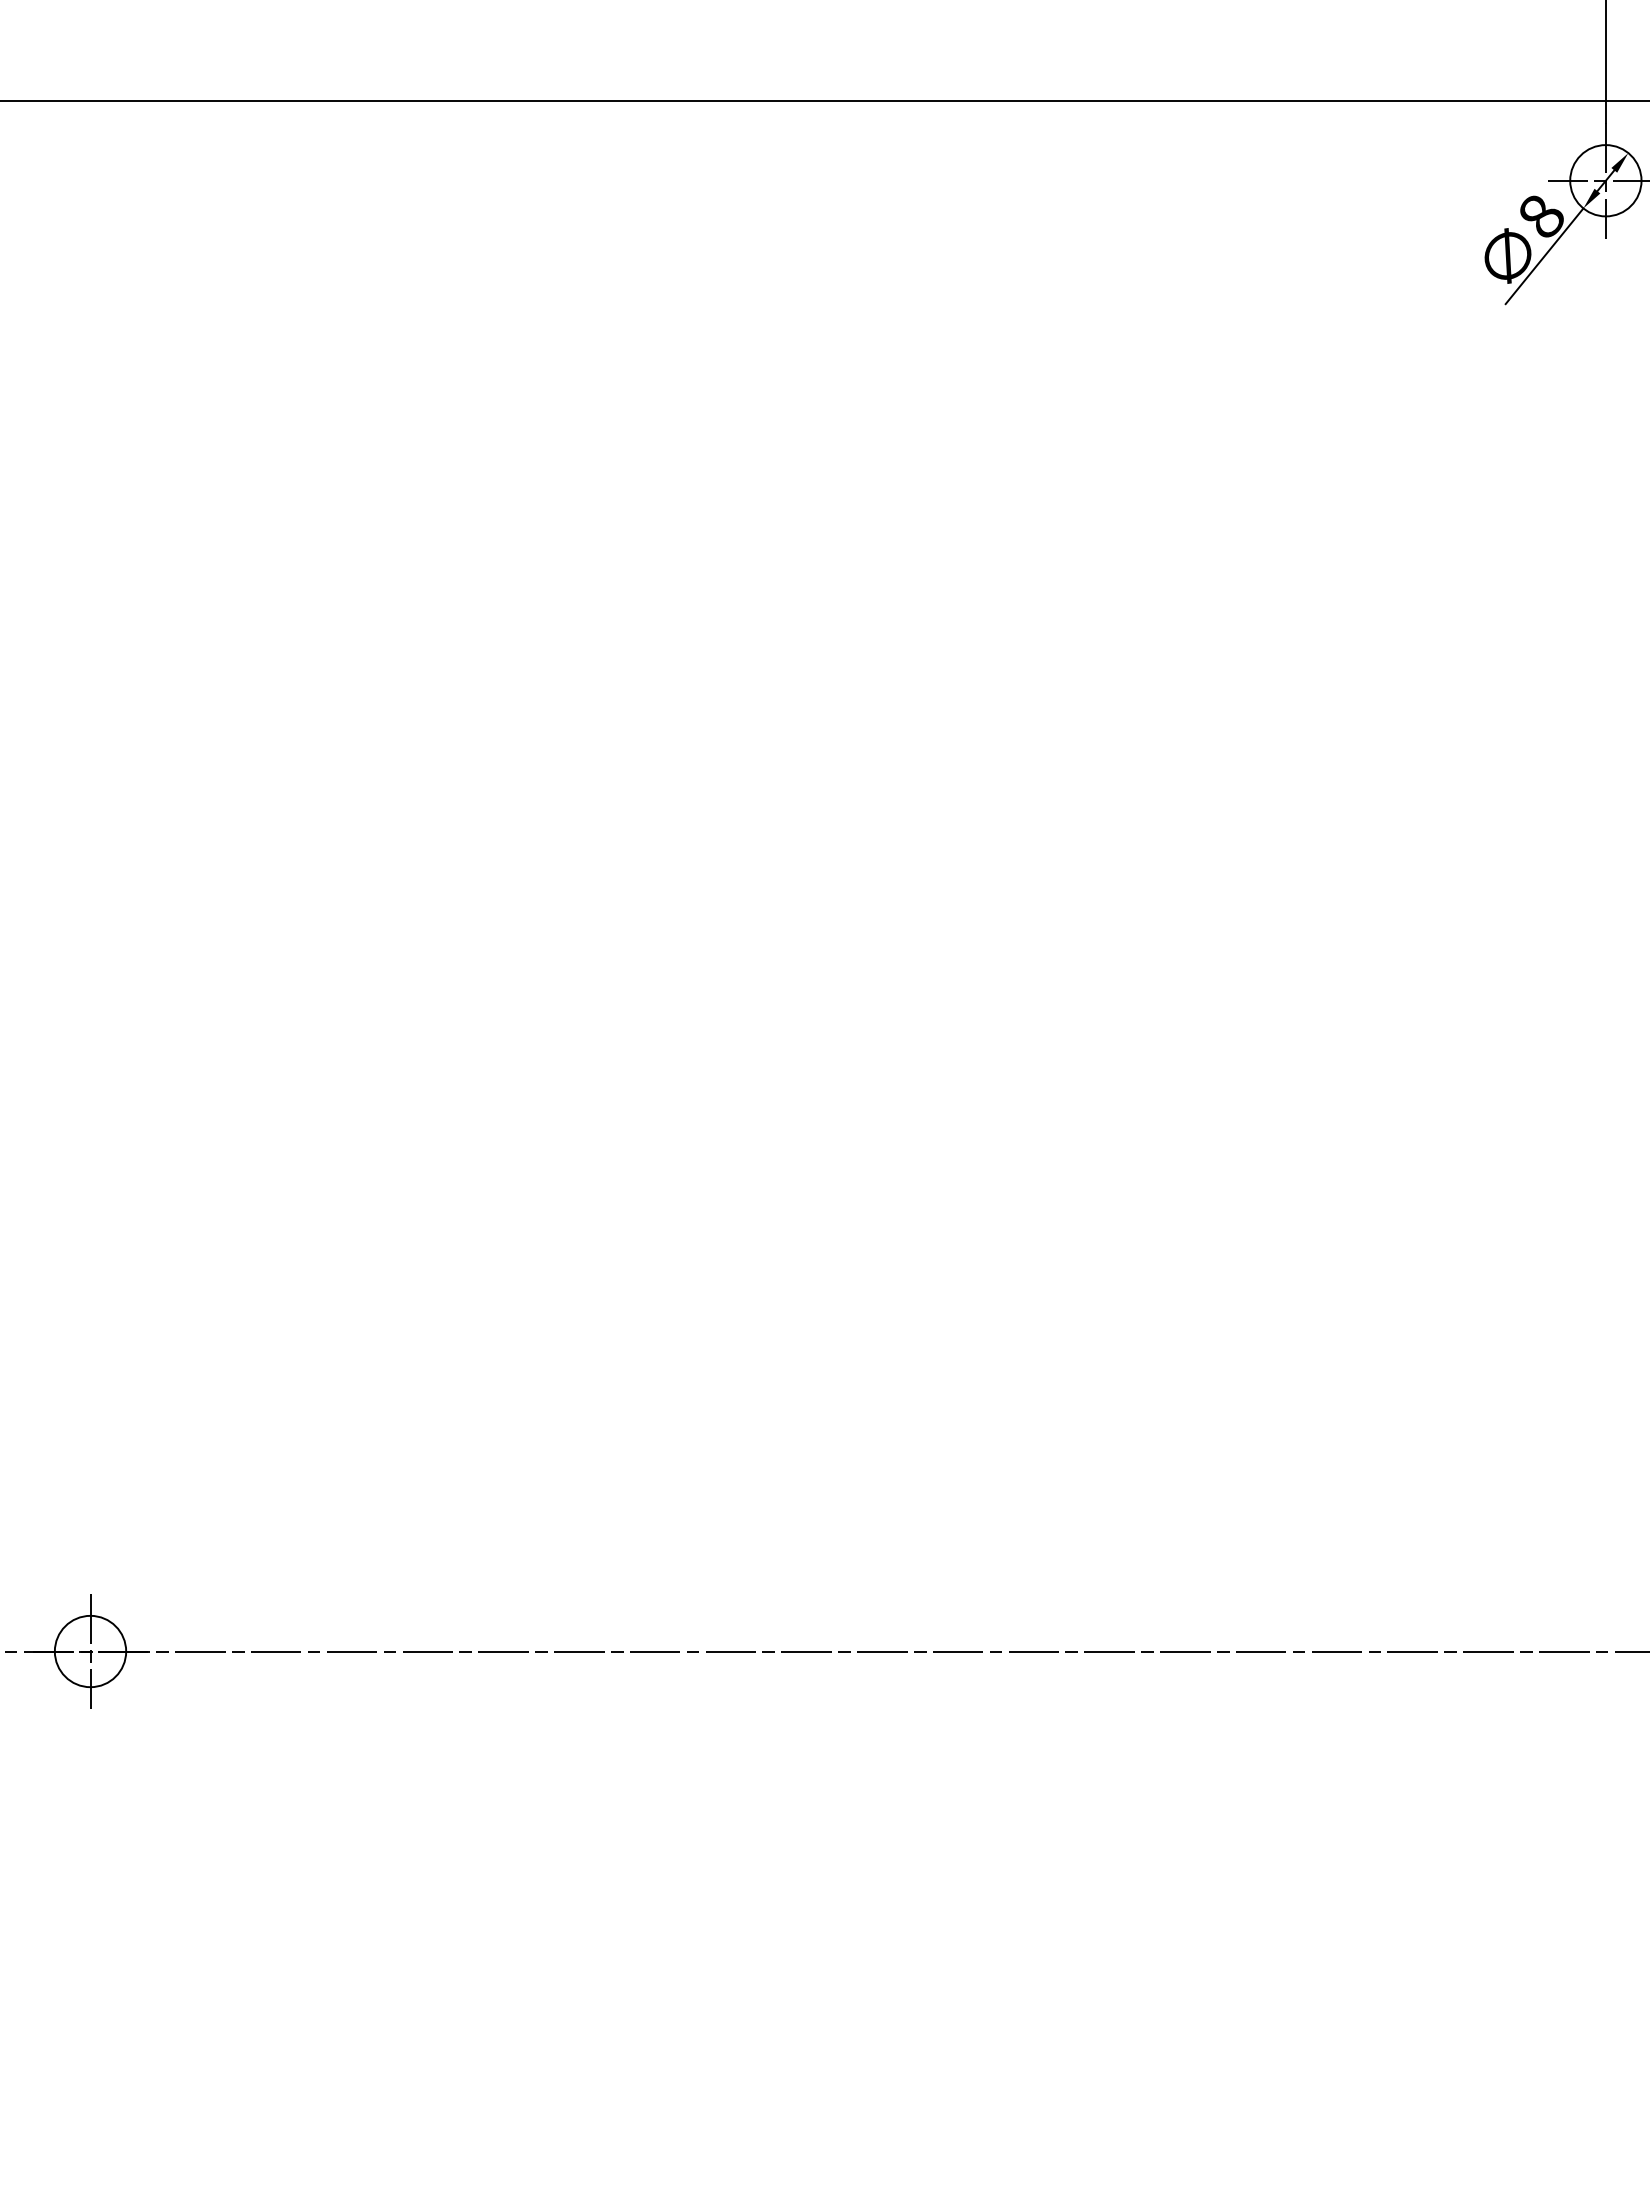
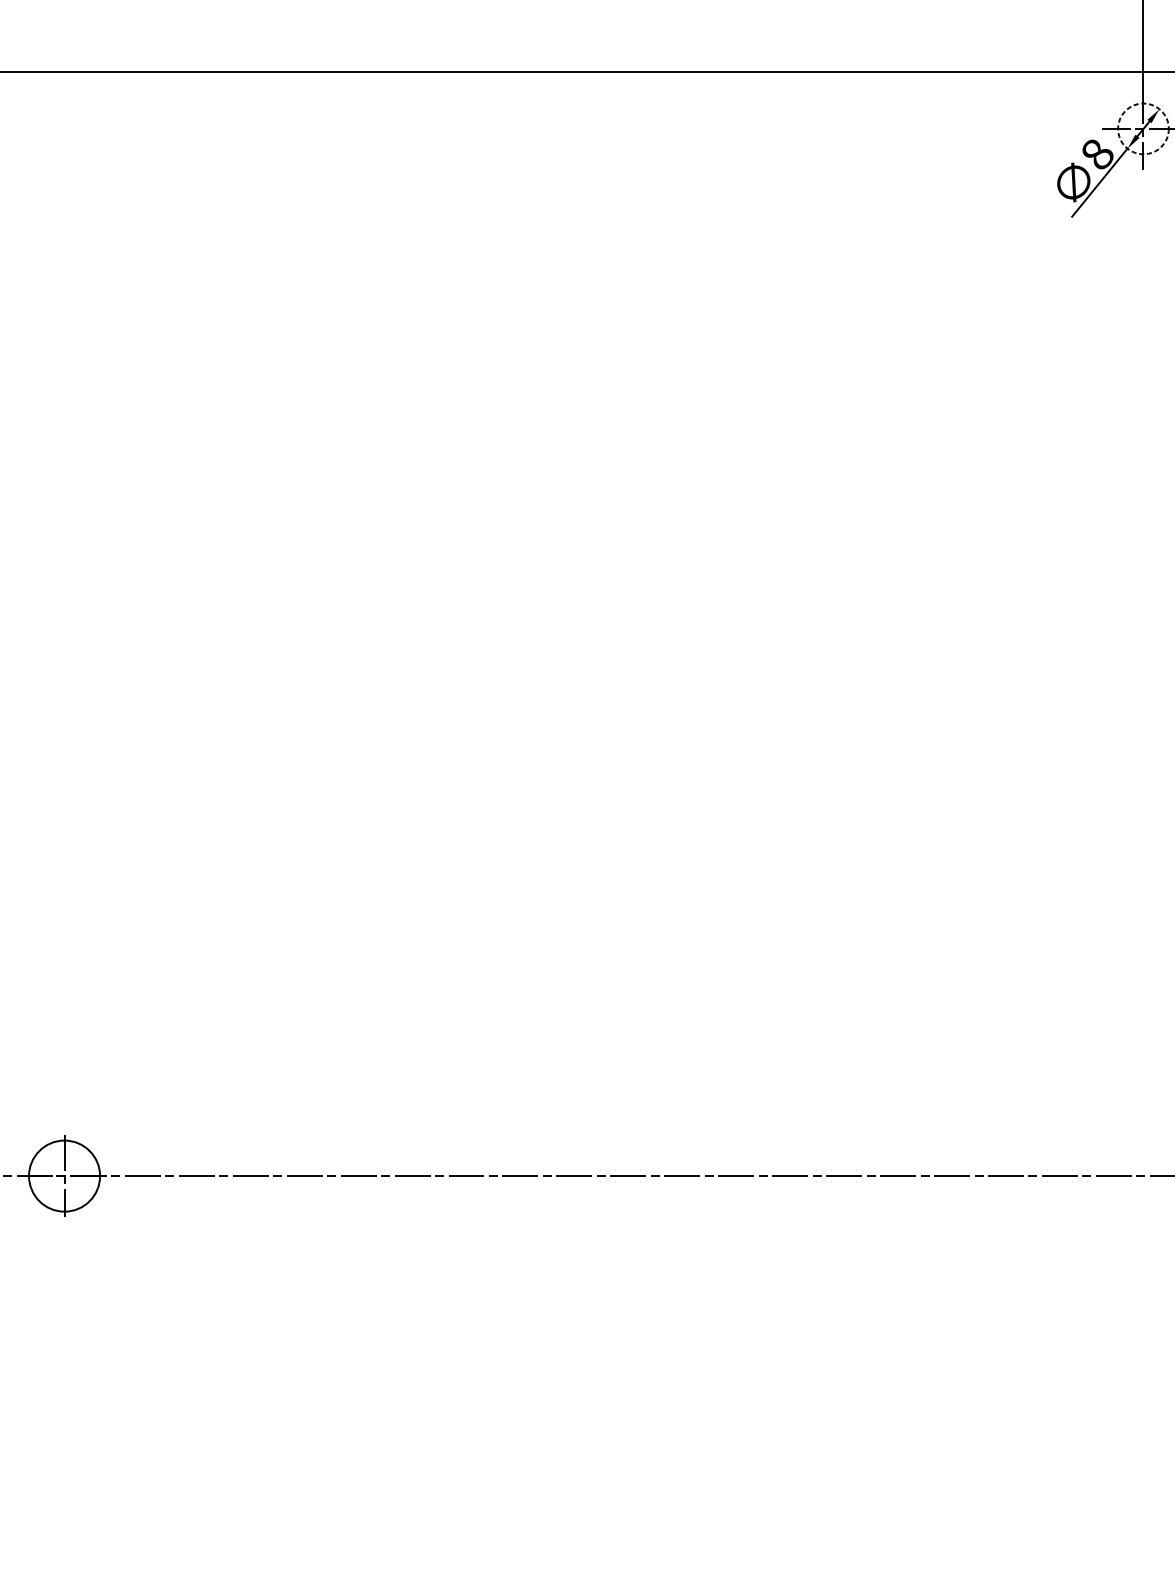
circle: (1605, 180) -> (1143, 128), solid -> dashed
circle: (90, 1651) -> (64, 1176), size x1.4

